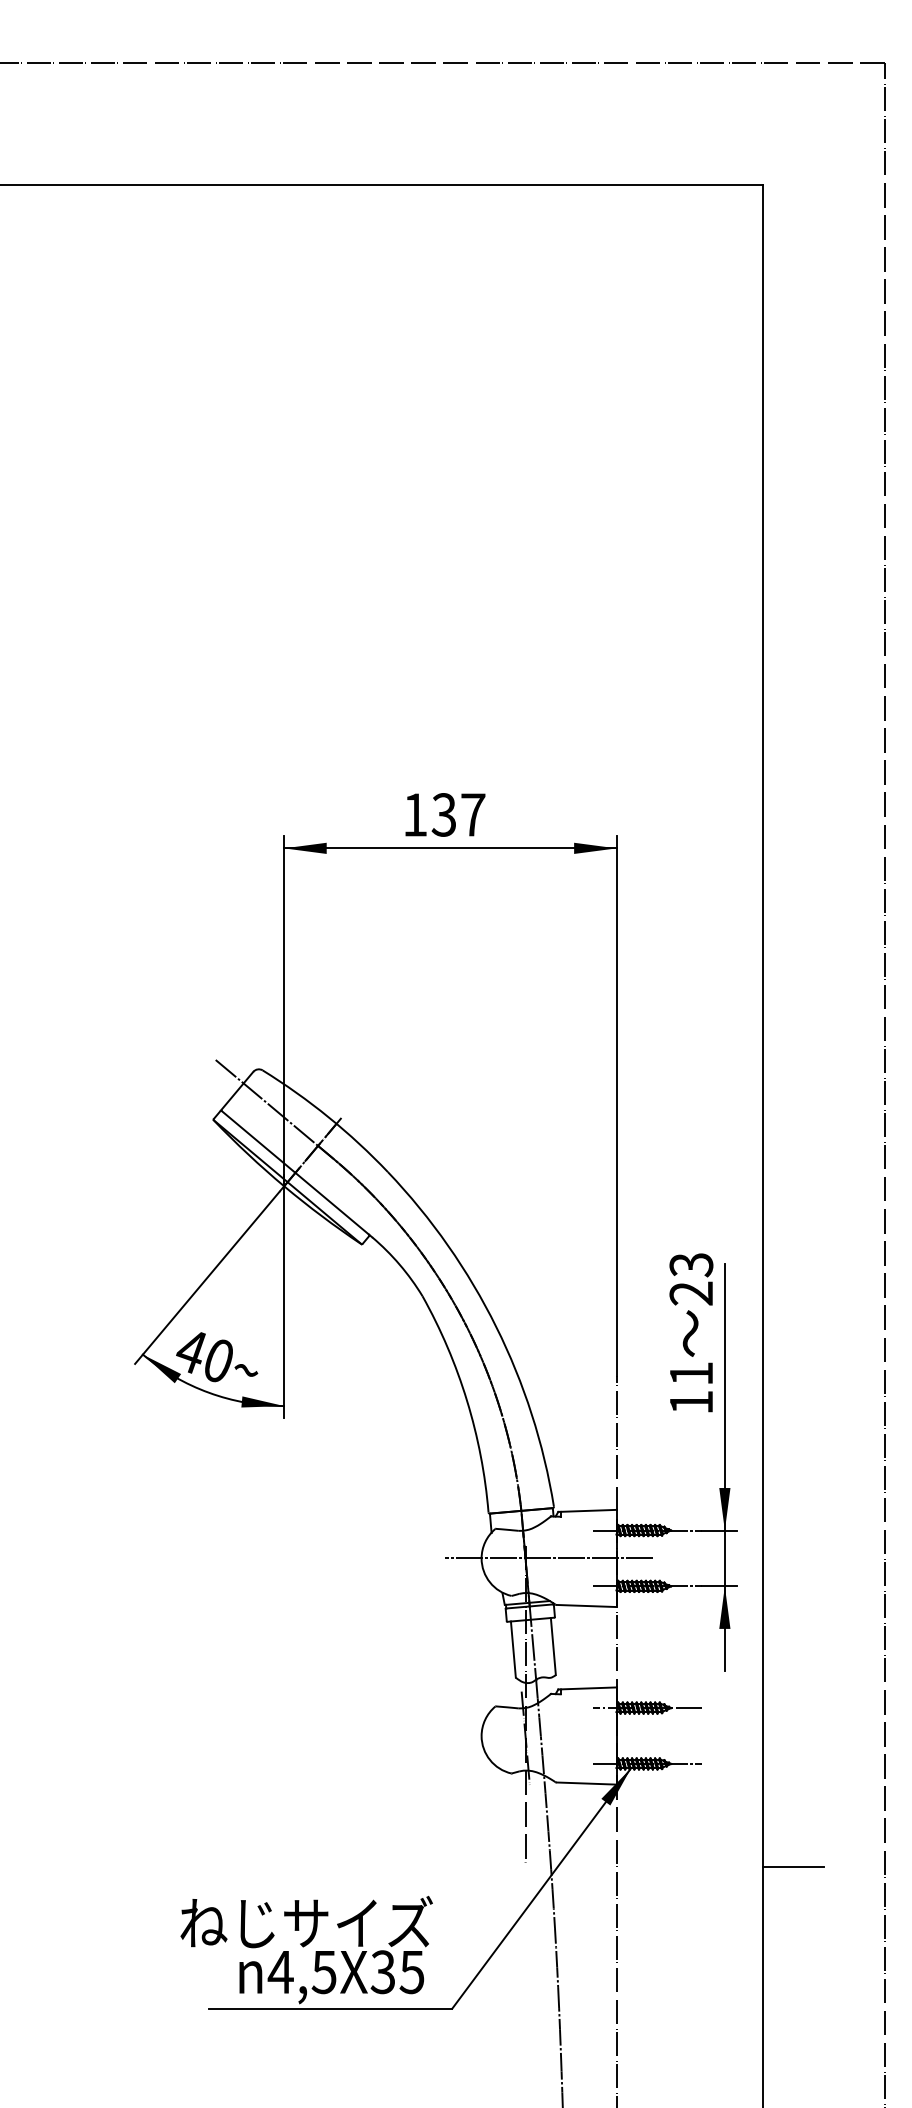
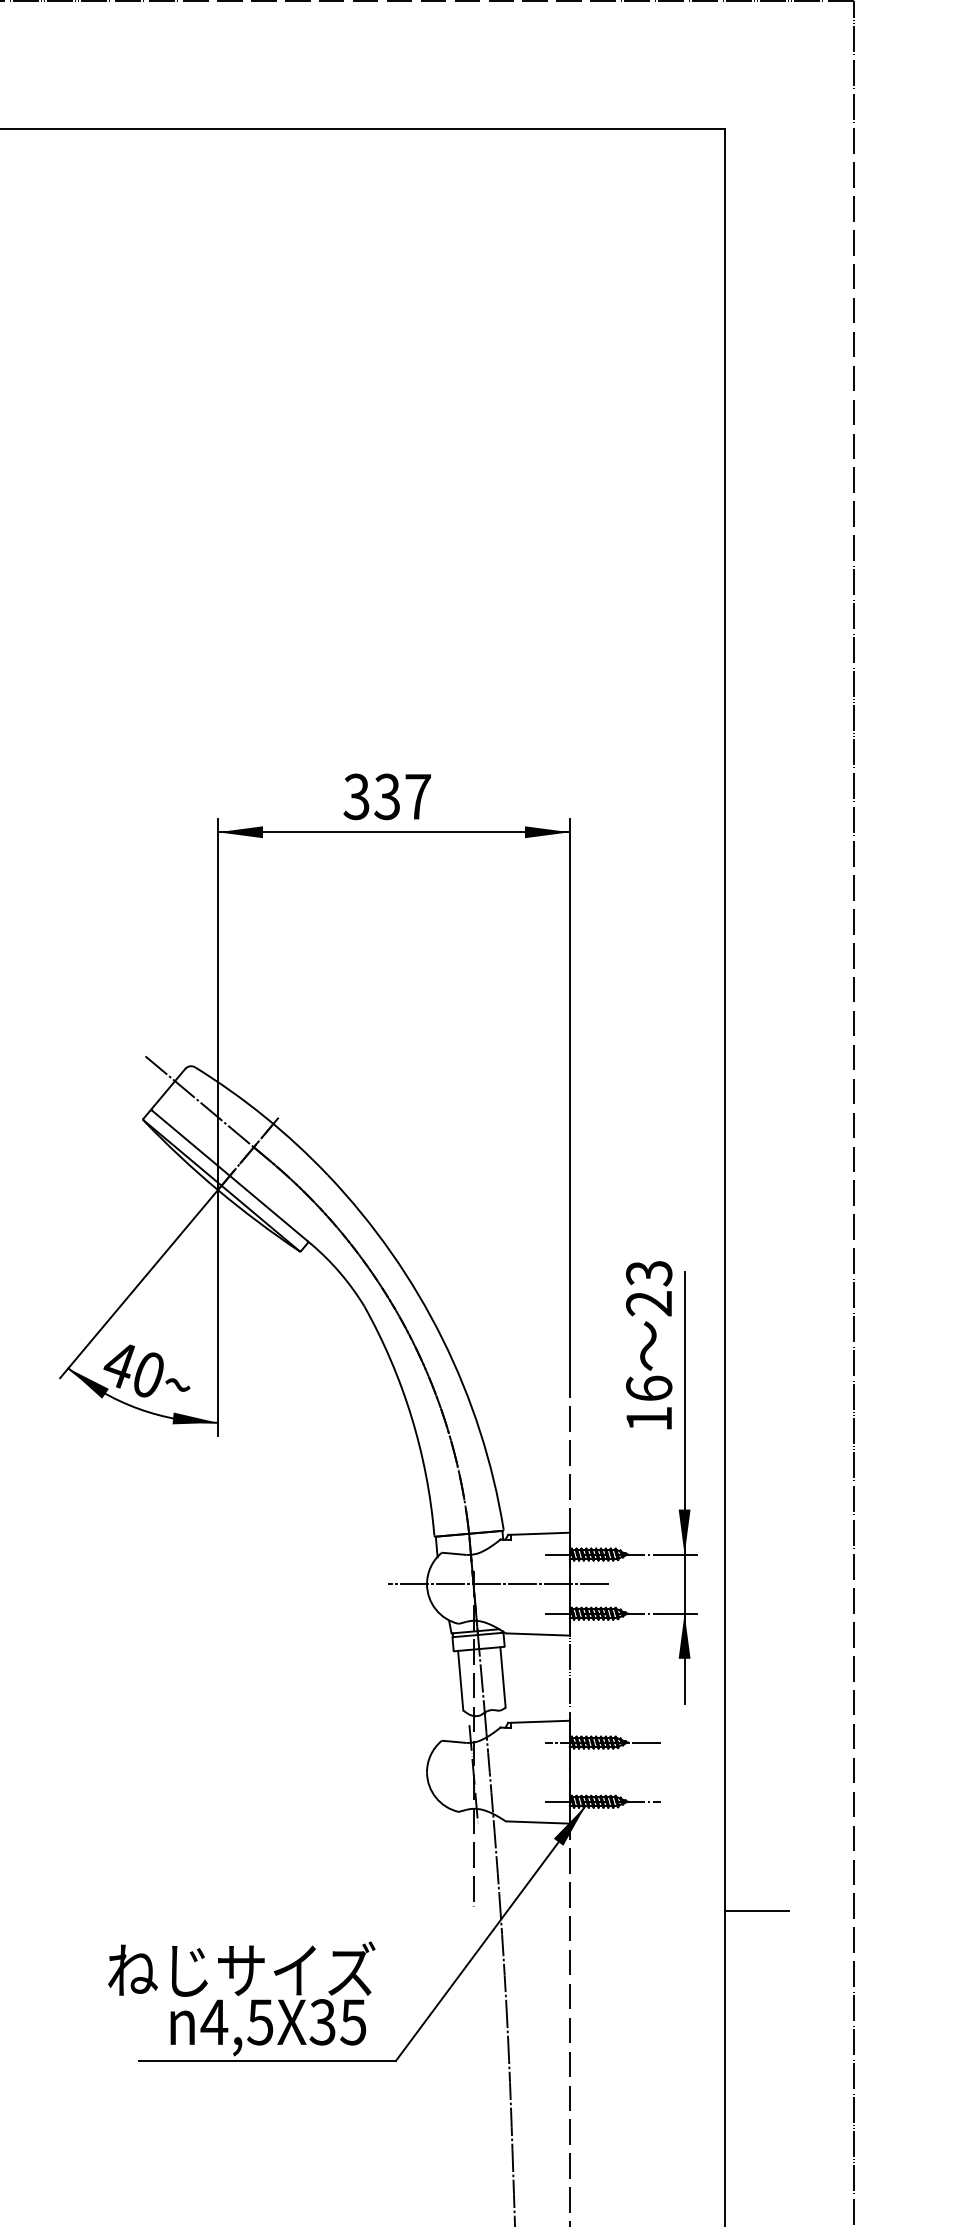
text: (414, 814) -> (355, 796), 137 -> 337
text: (691, 1373) -> (649, 1388), 11 -> 16

